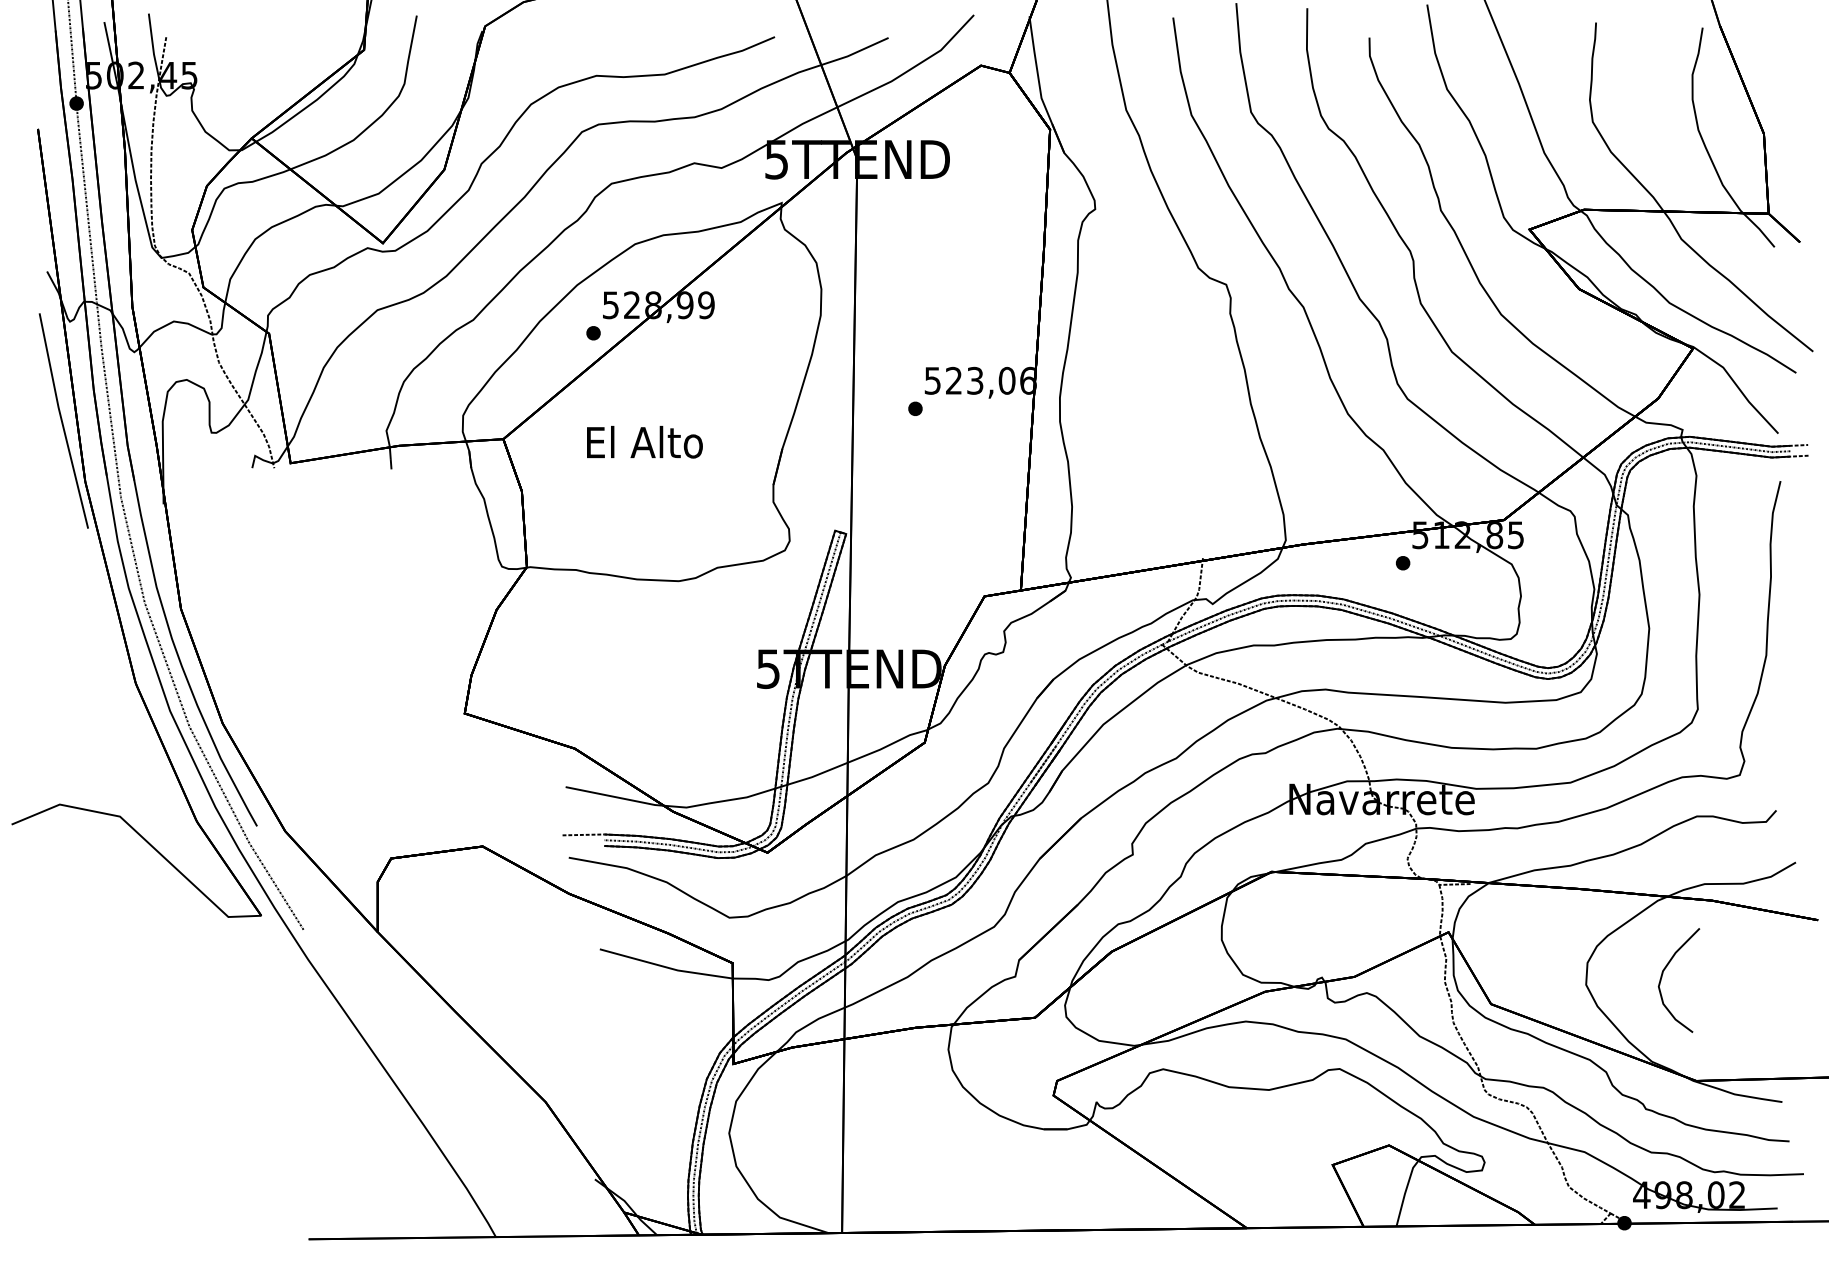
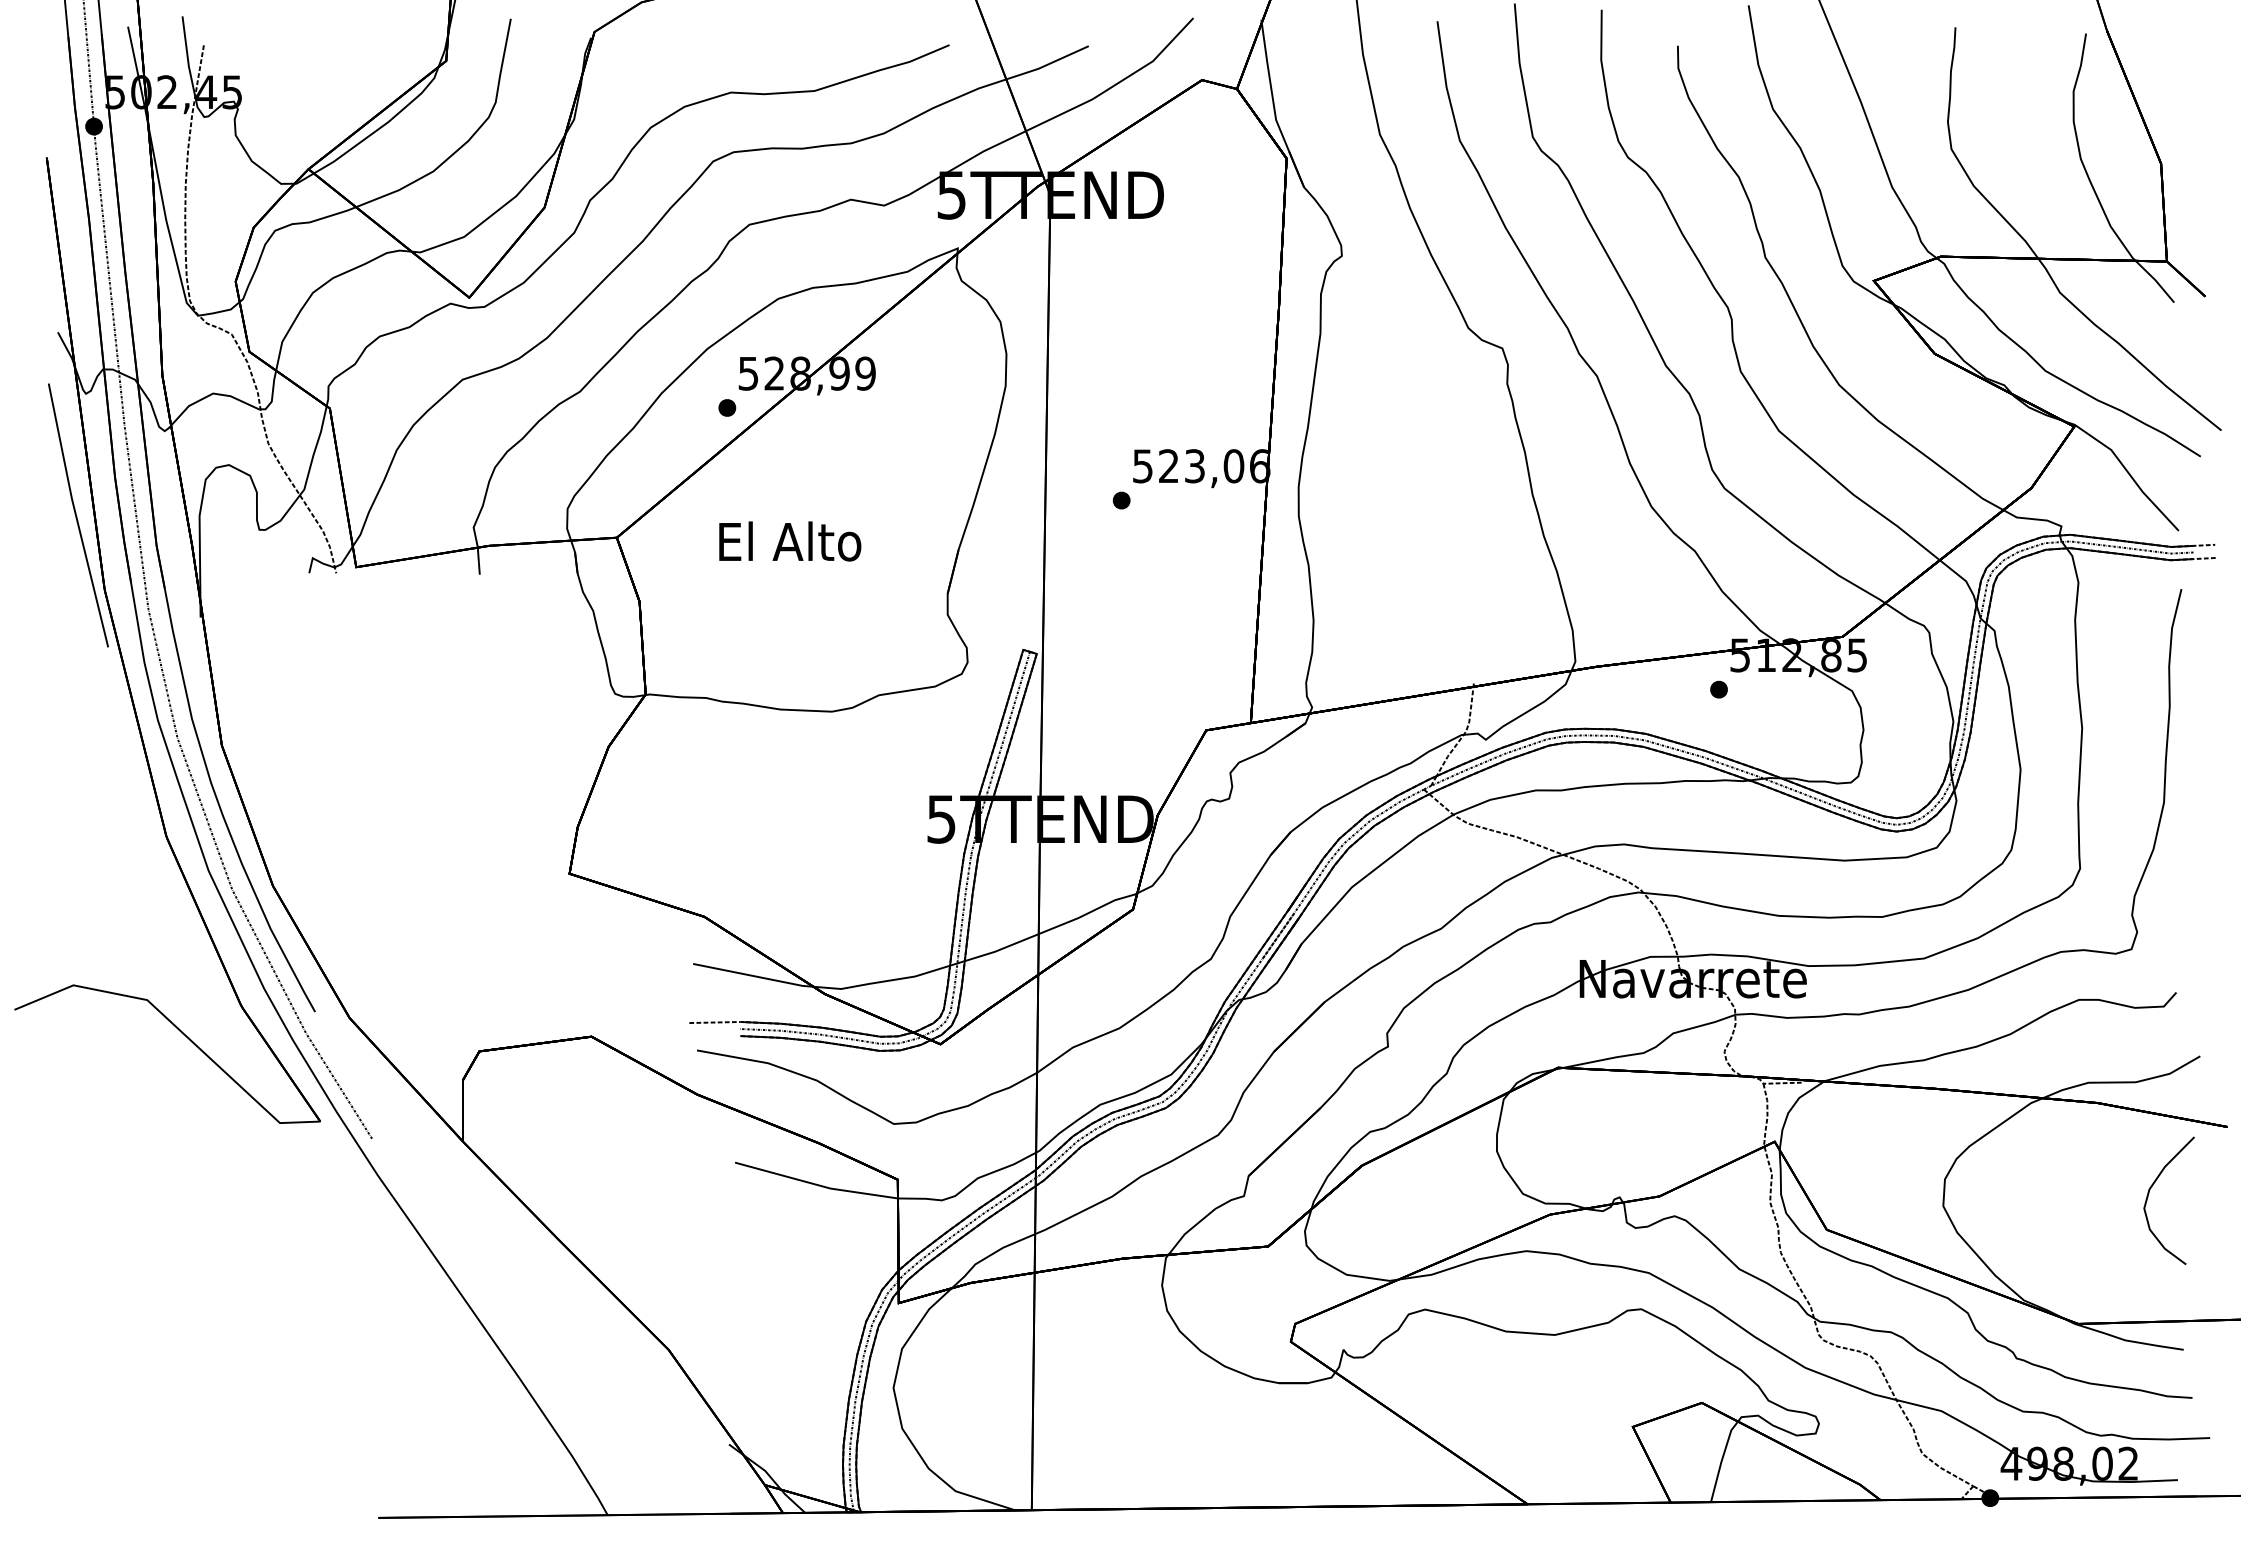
curve: (1662, 977) -> (2148, 1197), moved

